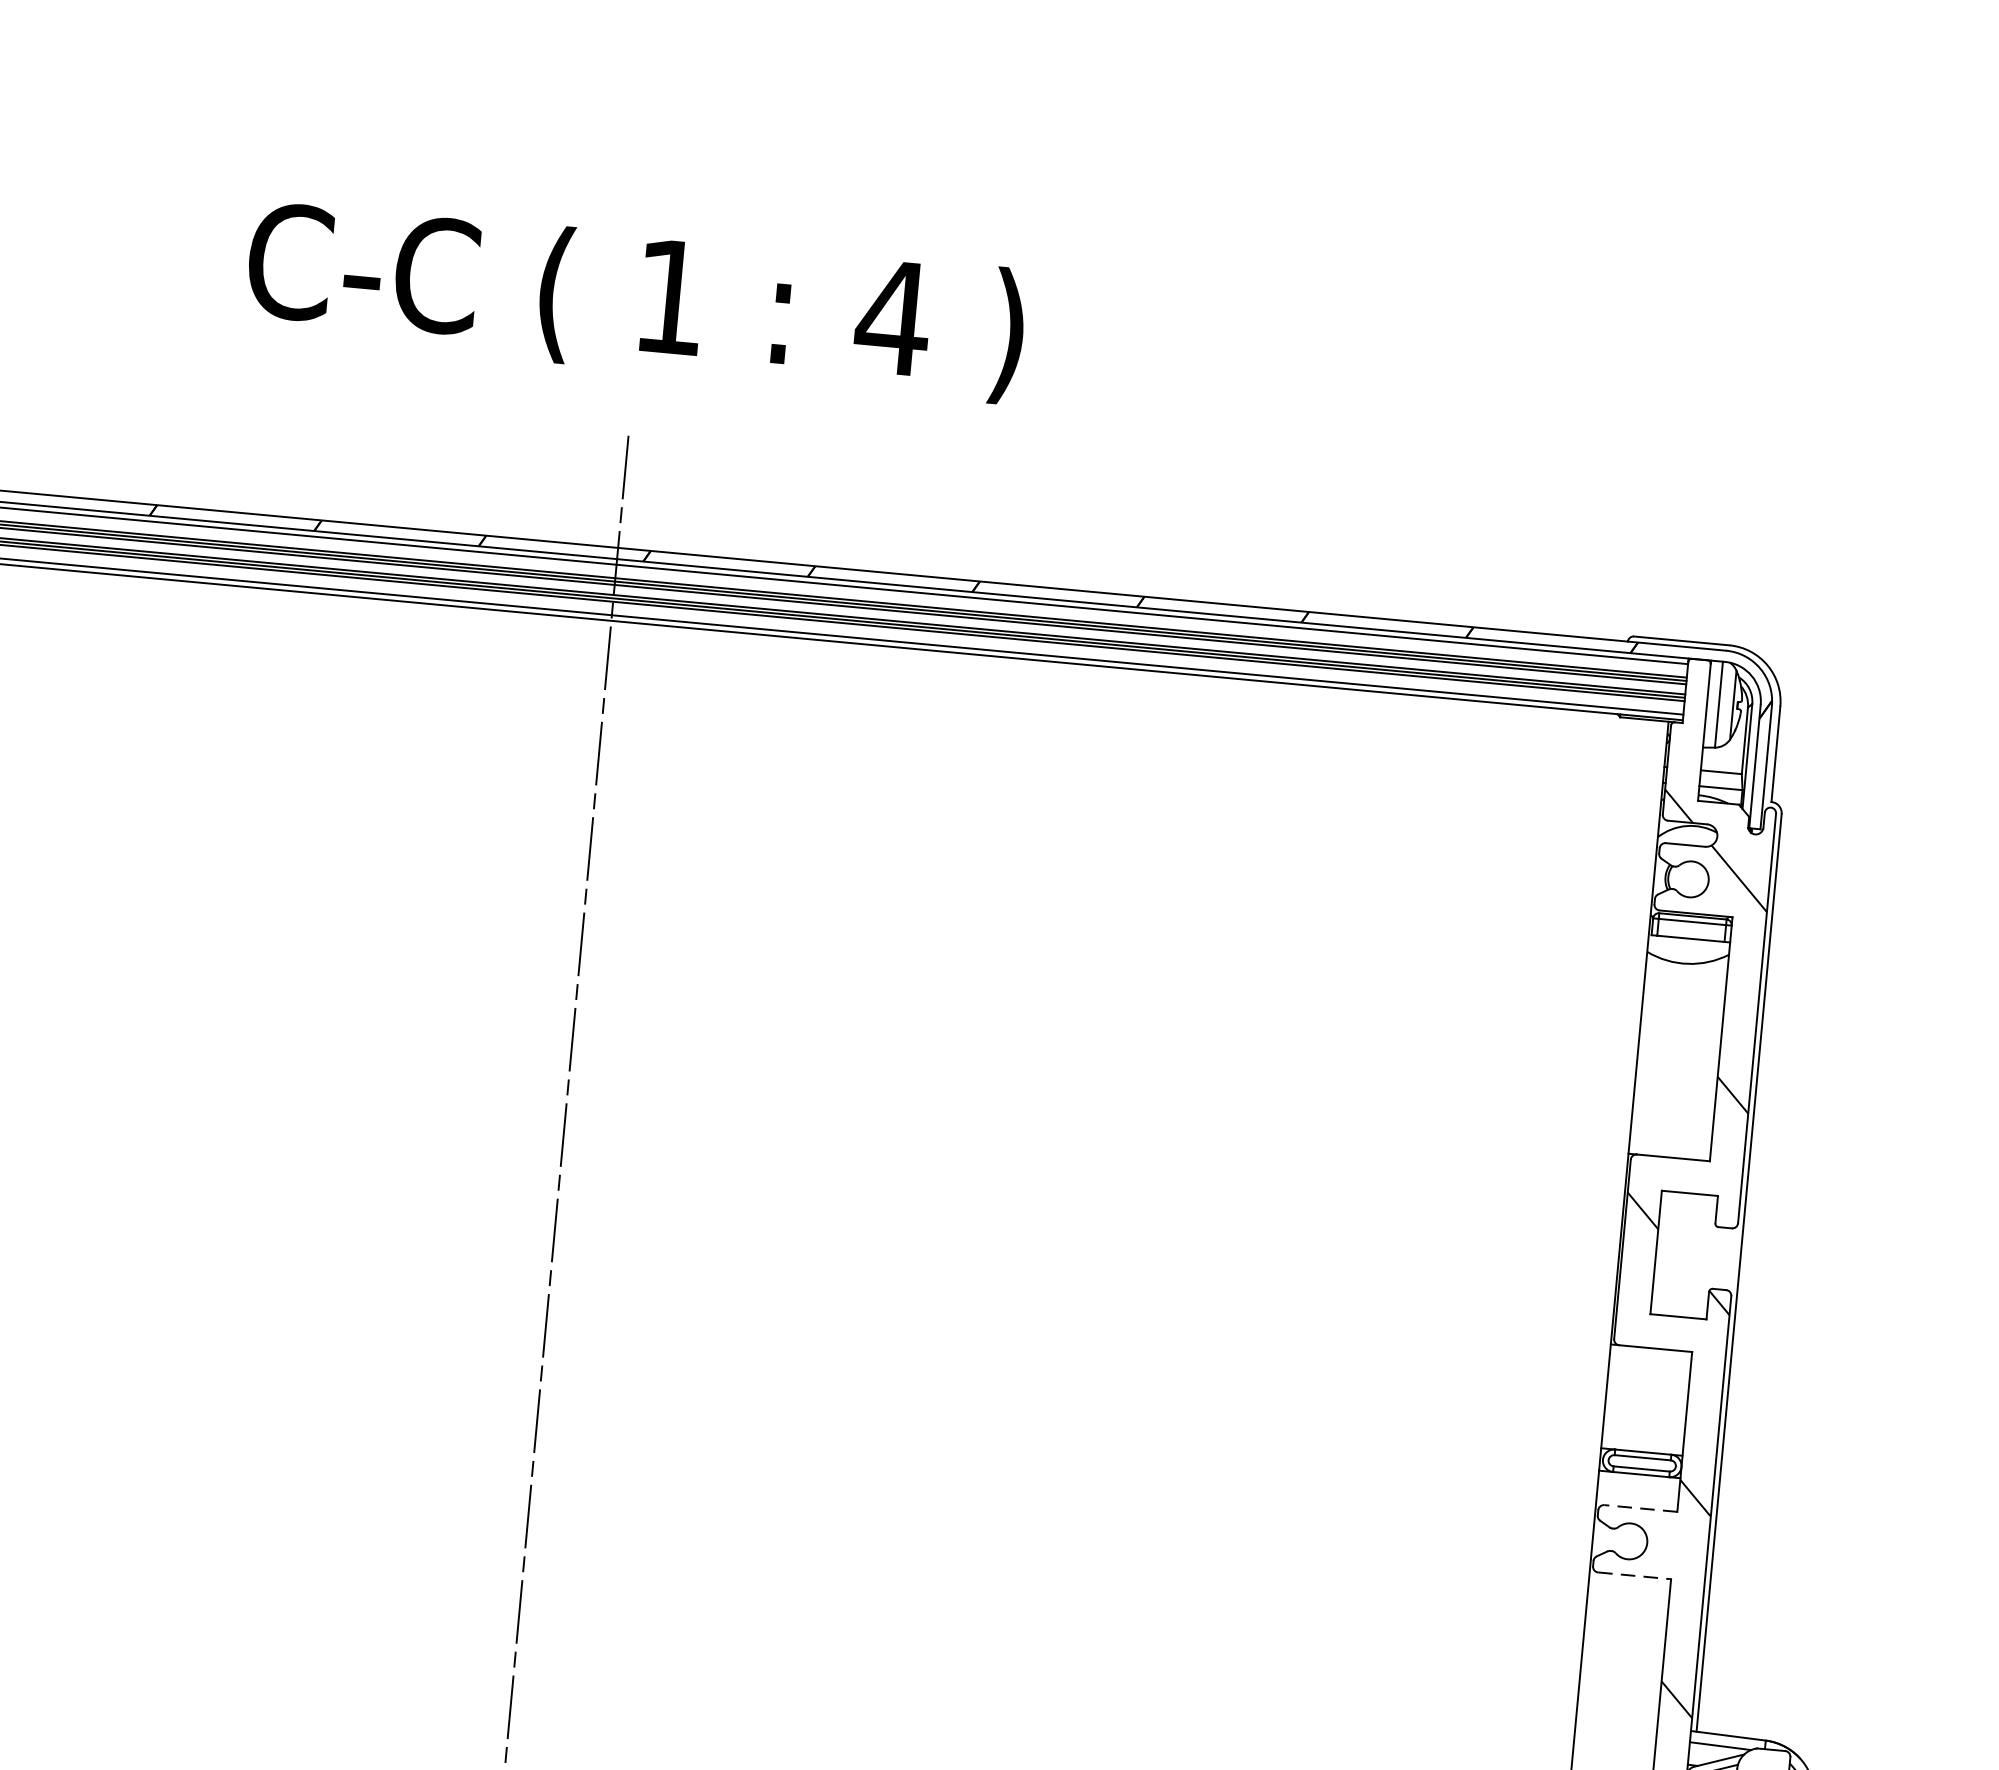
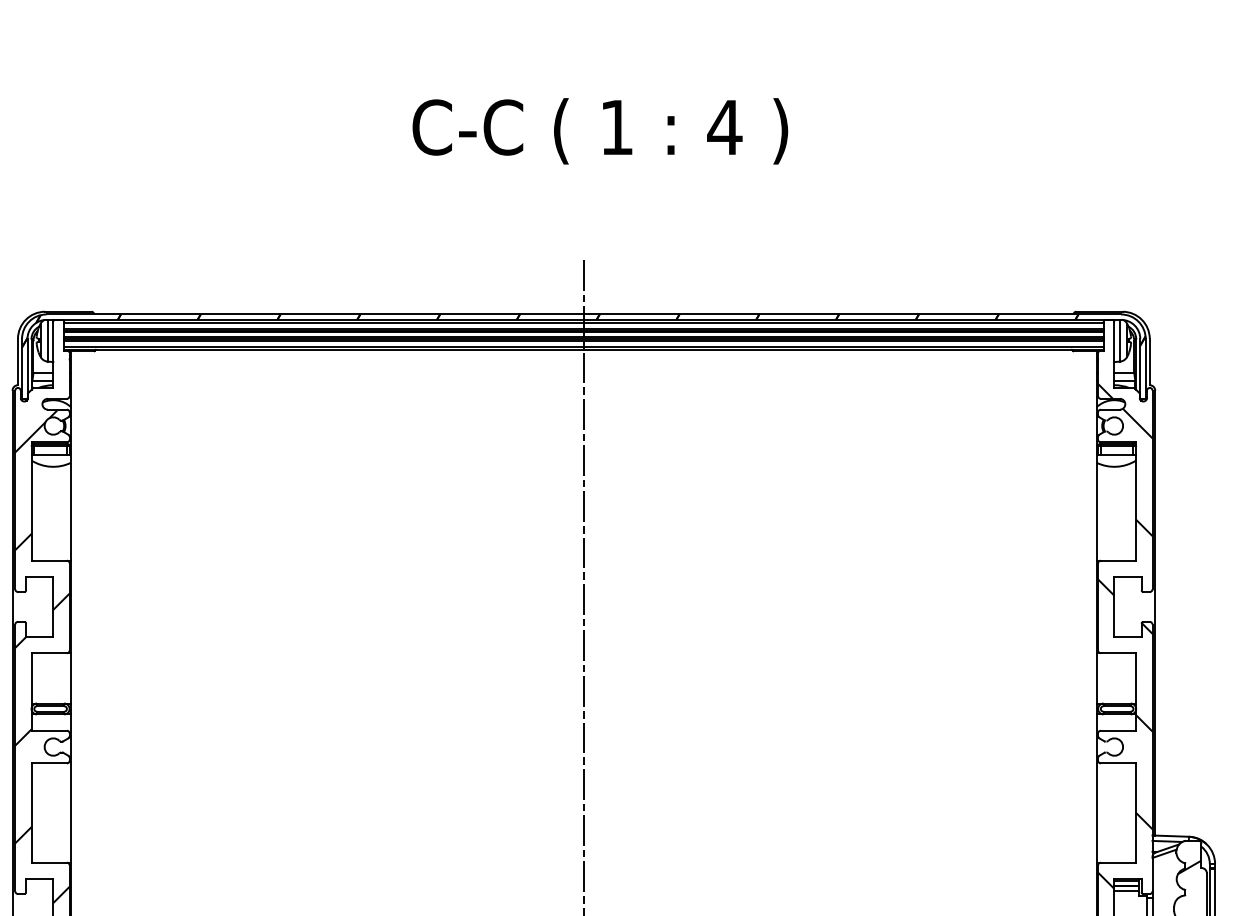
text: (635, 302) -> (600, 131), moved
line: (1640, 1507) -> (1118, 730), dashed -> solid
line: (1634, 1576) -> (1118, 763), dashed -> solid

